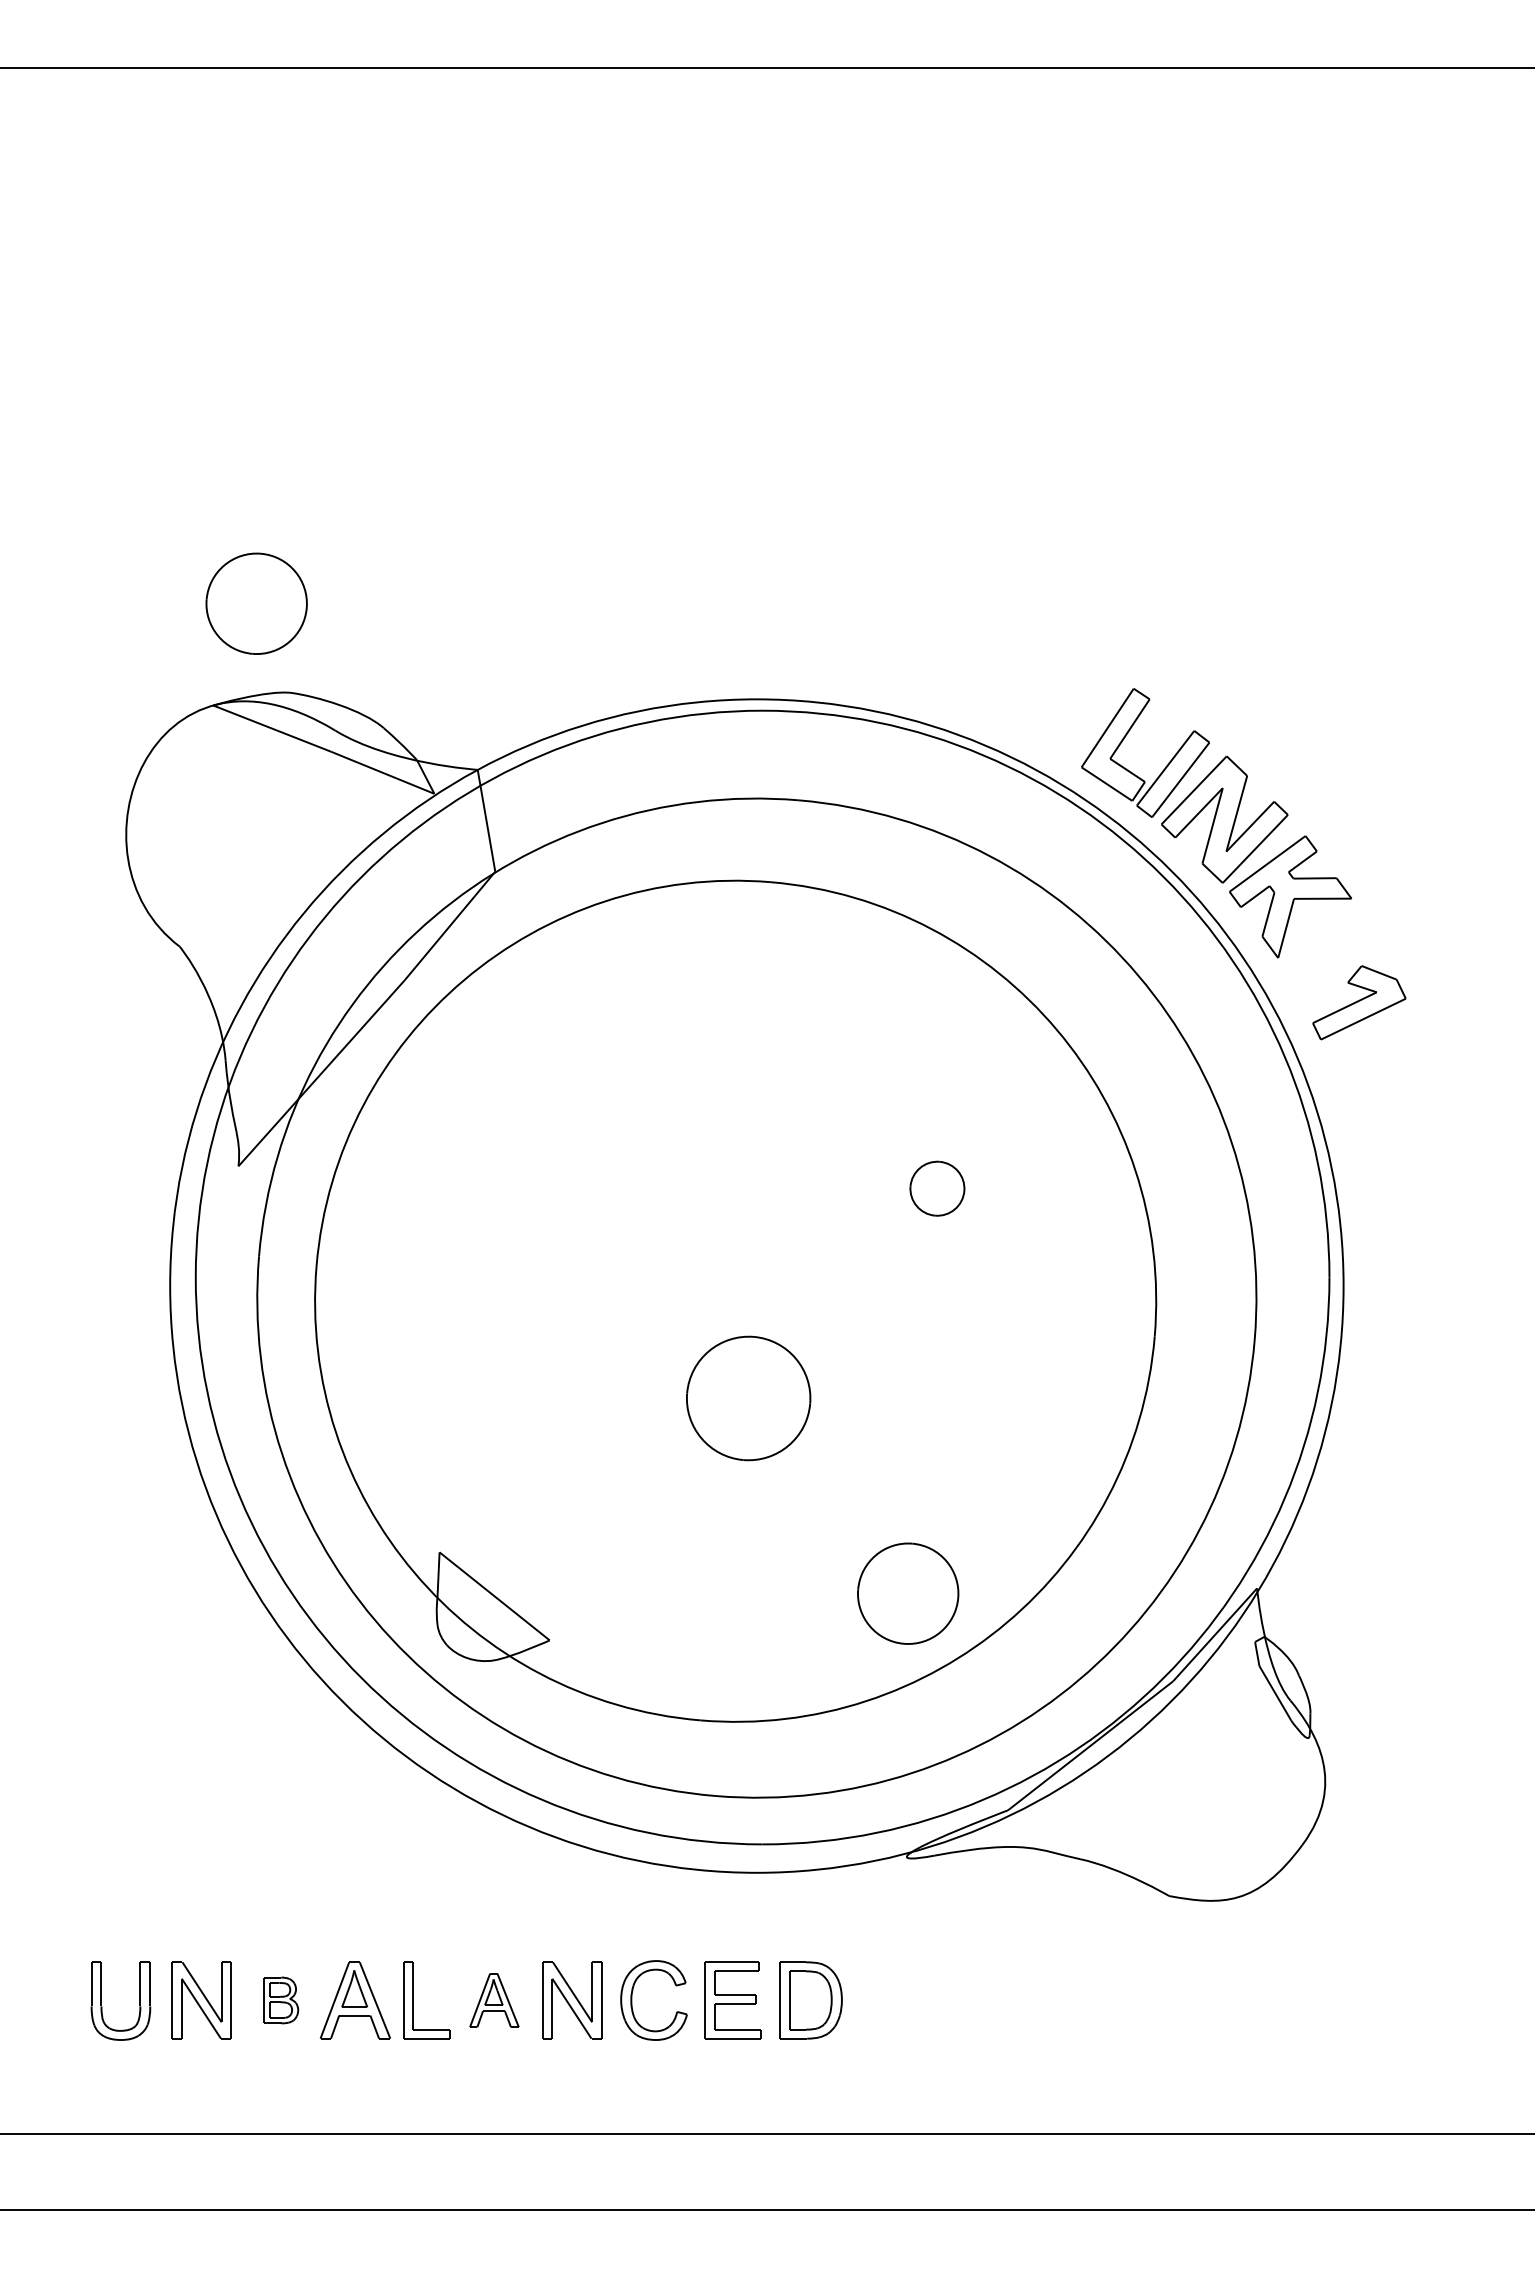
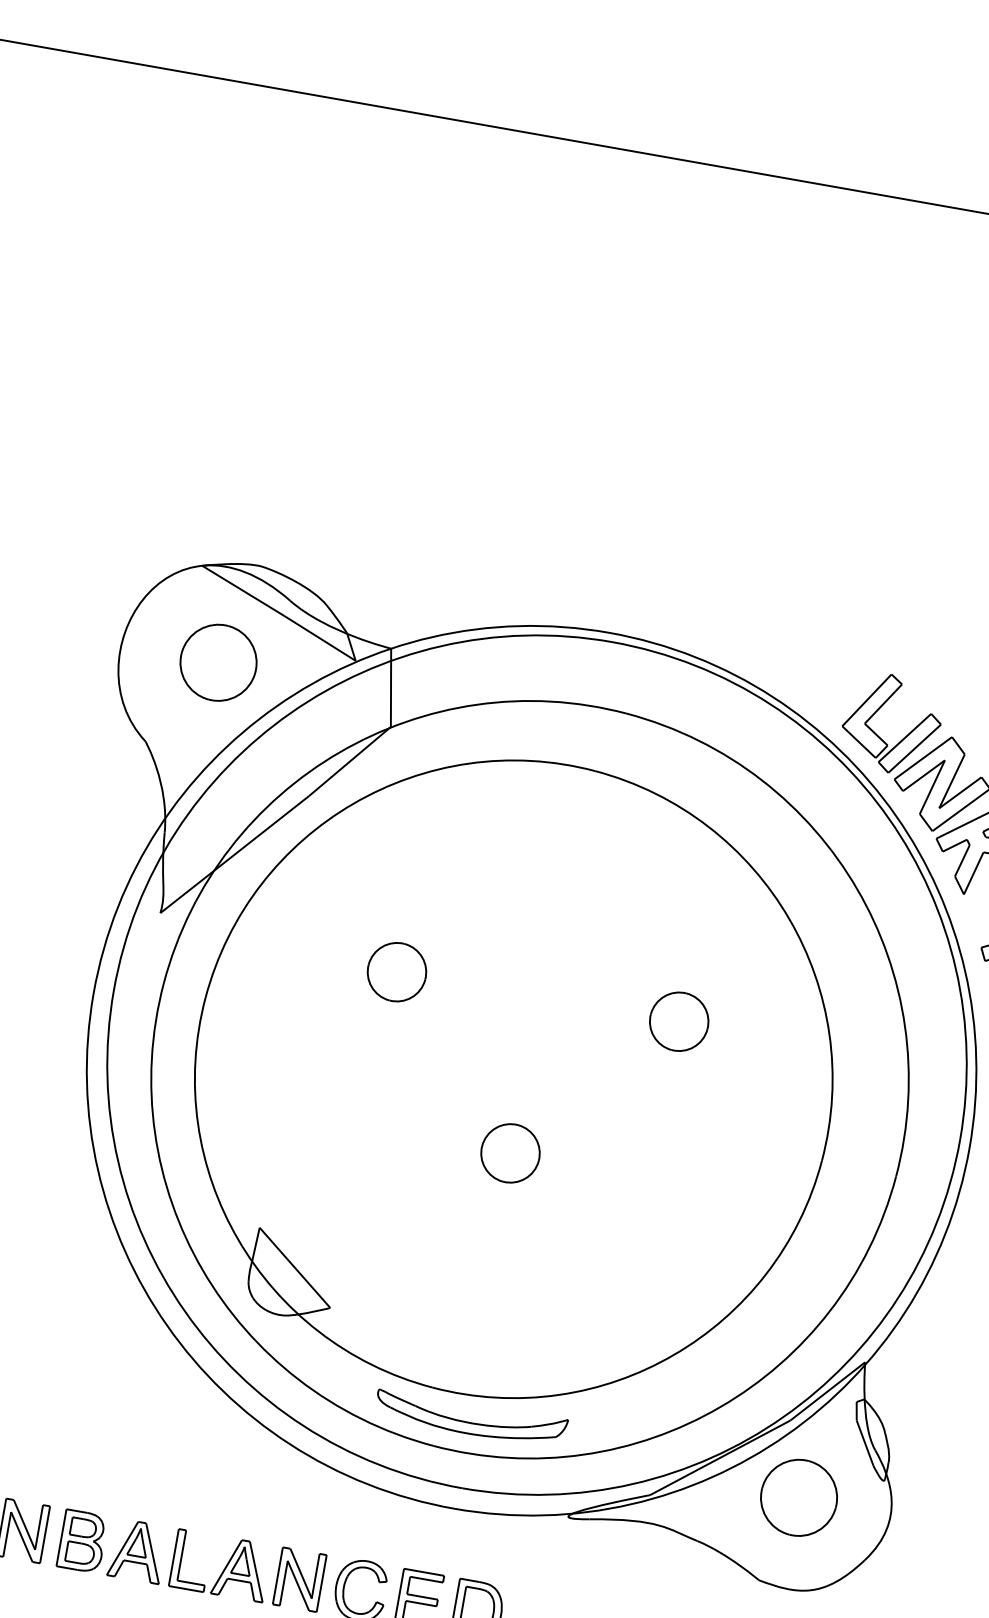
part: (256, 603) -> (218, 662), moved
part: (559, 1188) -> (397, 971), added
part: (937, 1188) -> (679, 1021), size x1.43
part: (747, 1397) -> (509, 1152), size x0.62
part: (908, 1593) -> (799, 1497), moved
part: (757, 1751) -> (470, 1418), added
part: (281, 2000) -> (82, 1541), size x1.67
part: (494, 2000) -> (241, 1569), size x1.43

